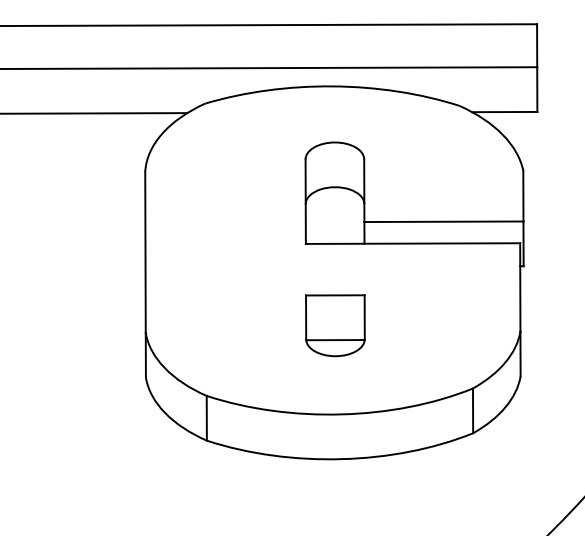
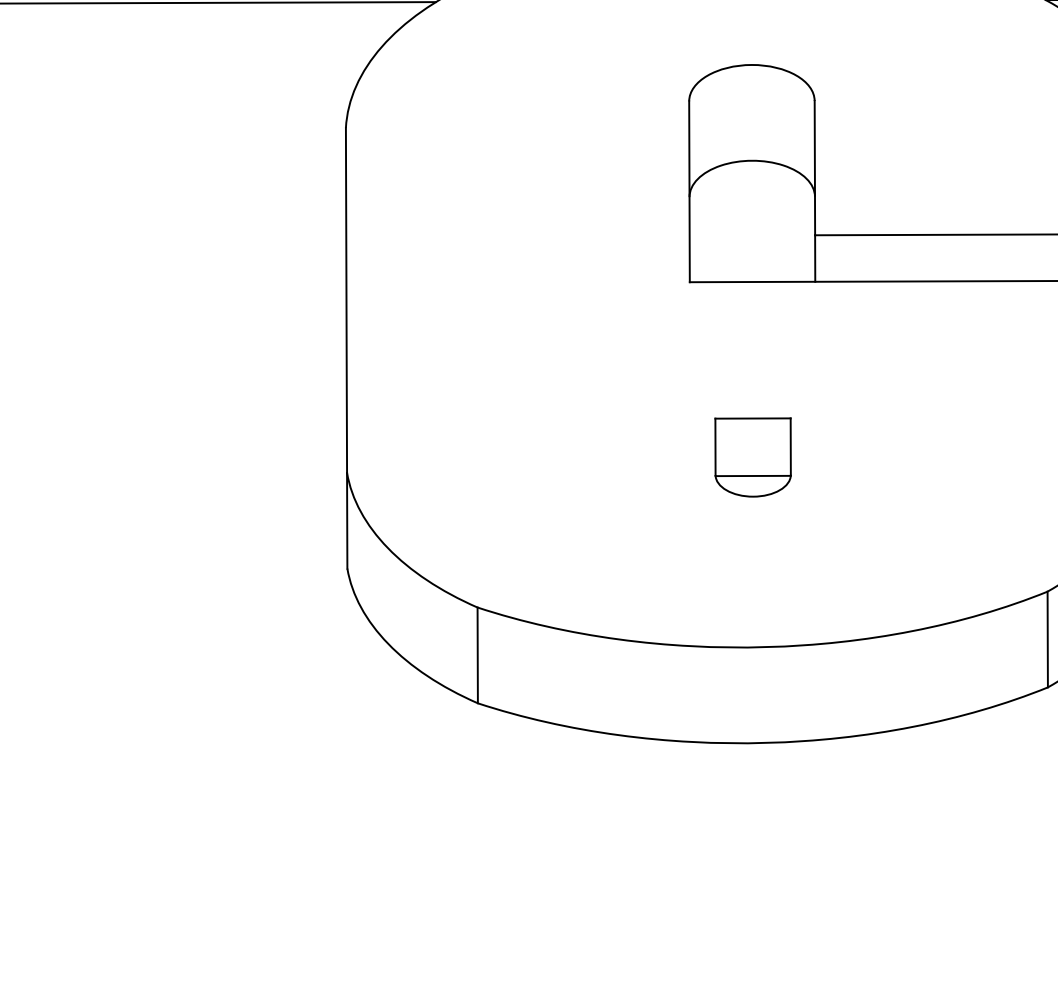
part: (335, 325) -> (753, 456), size x0.6

